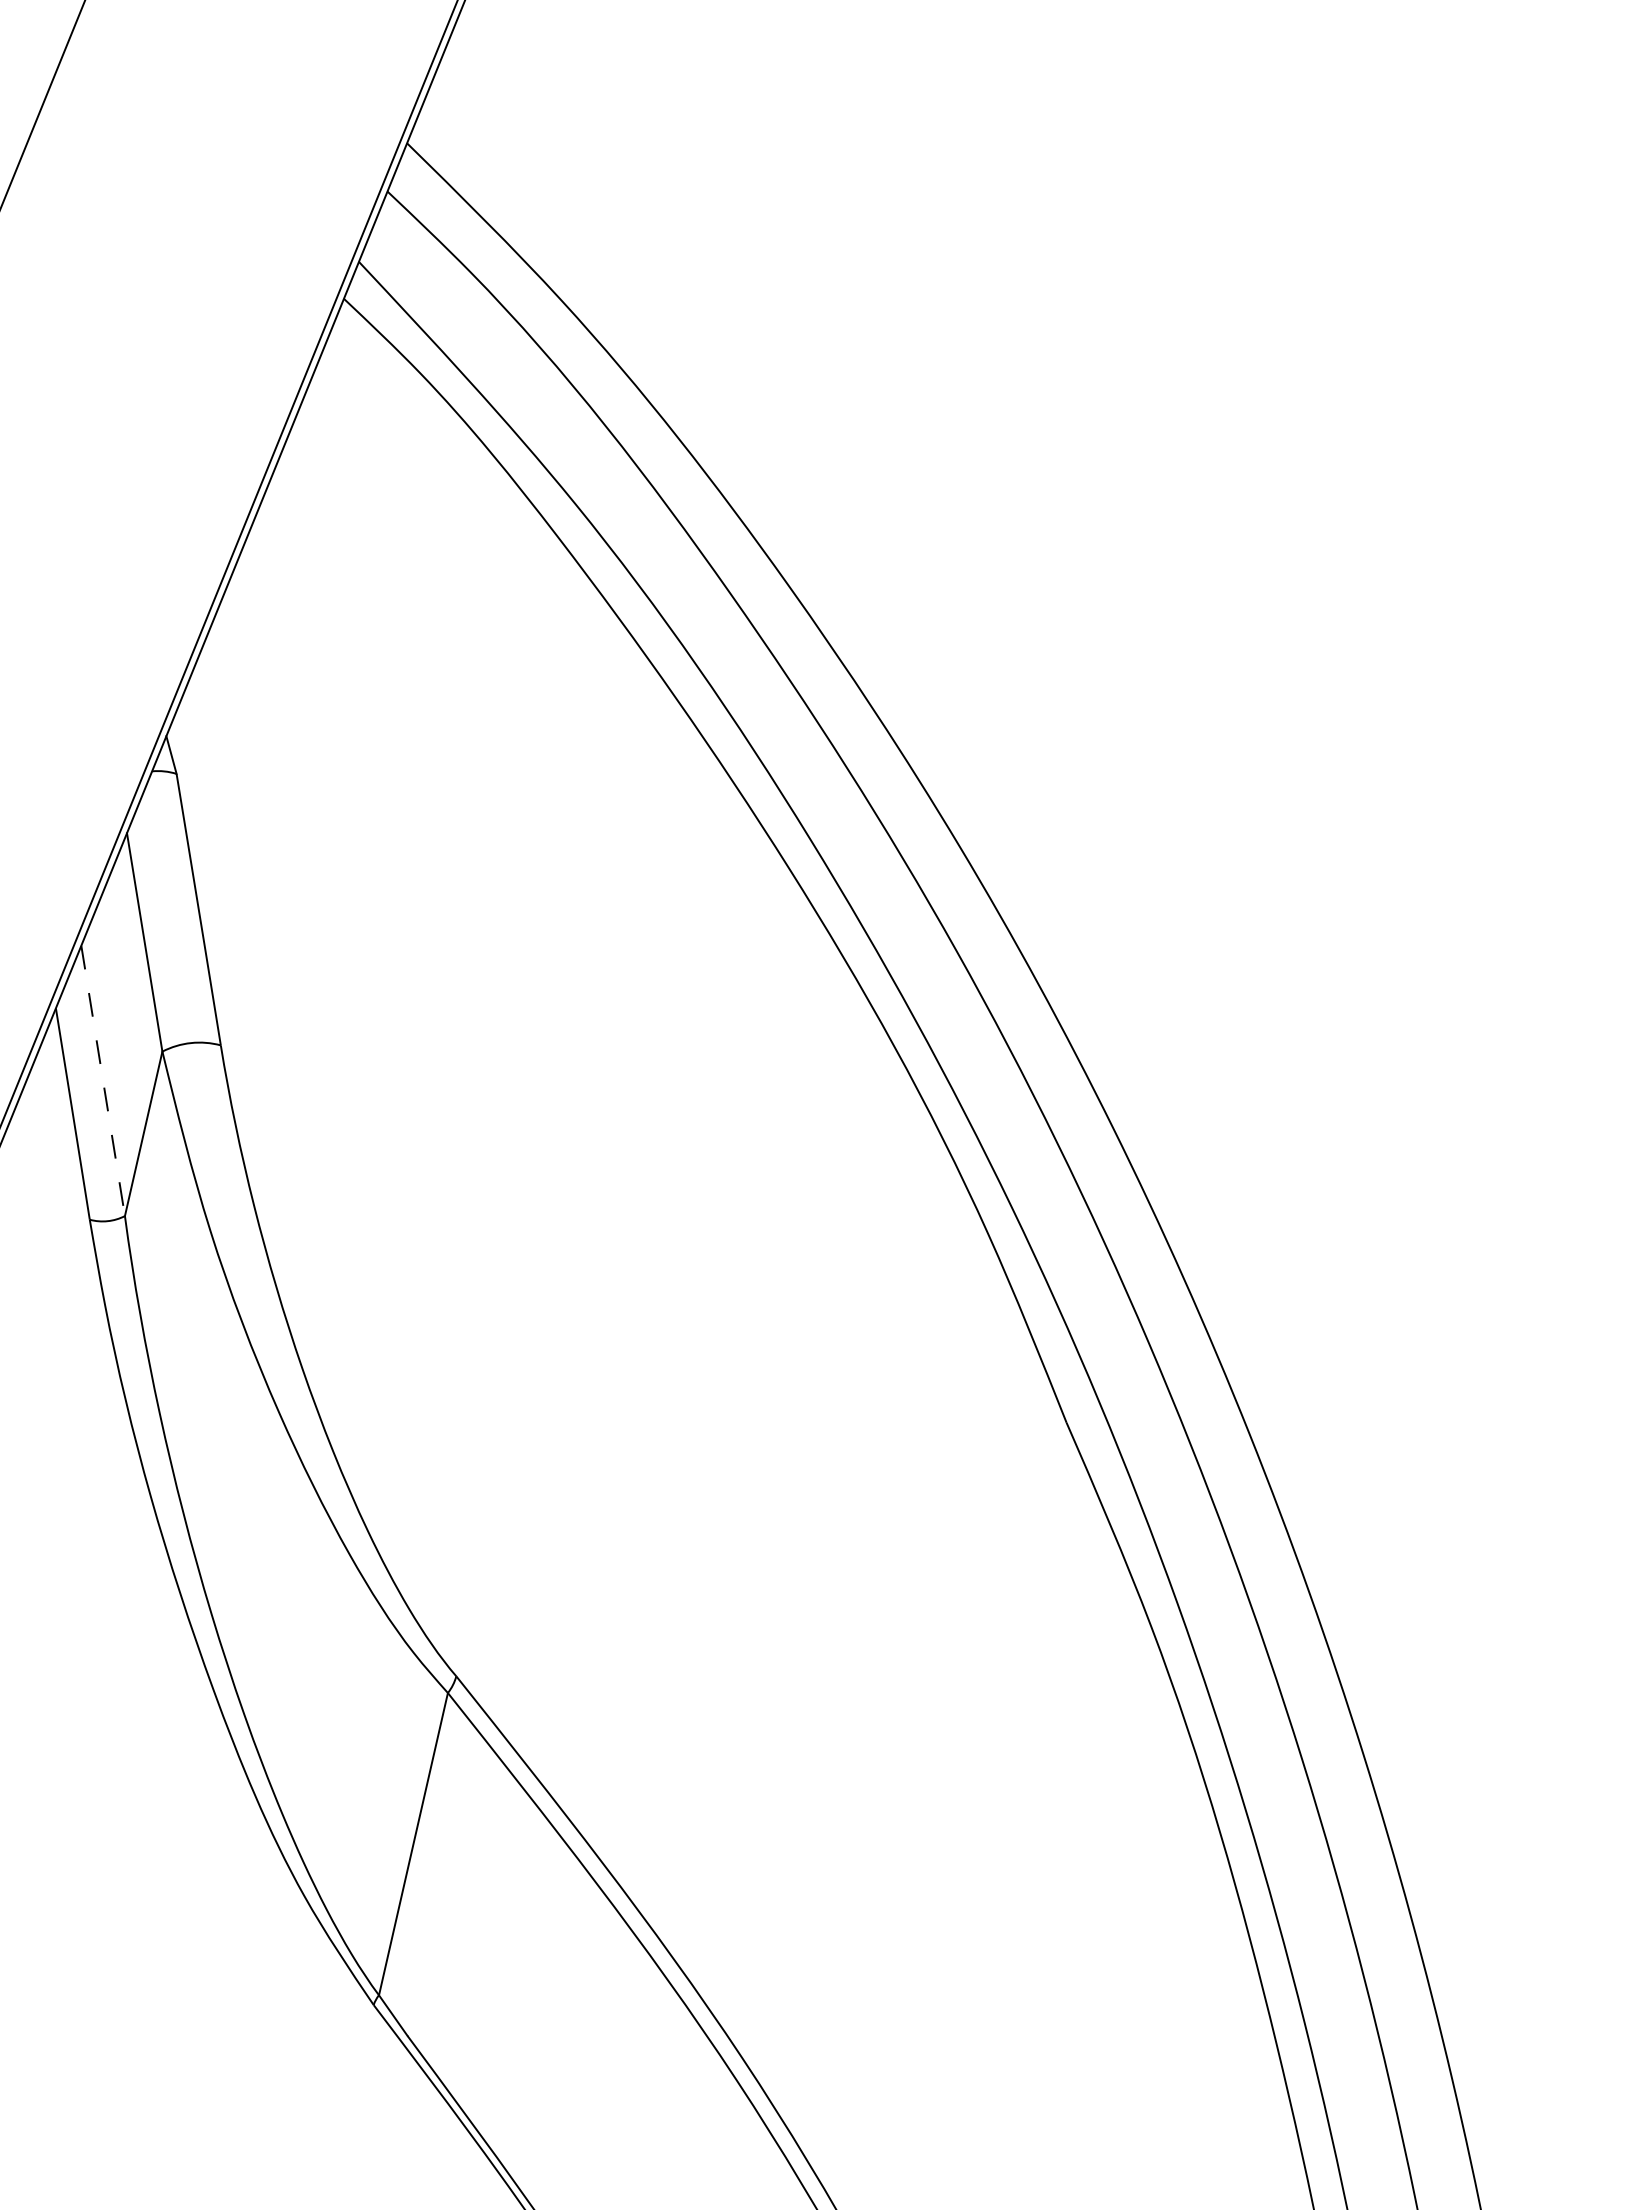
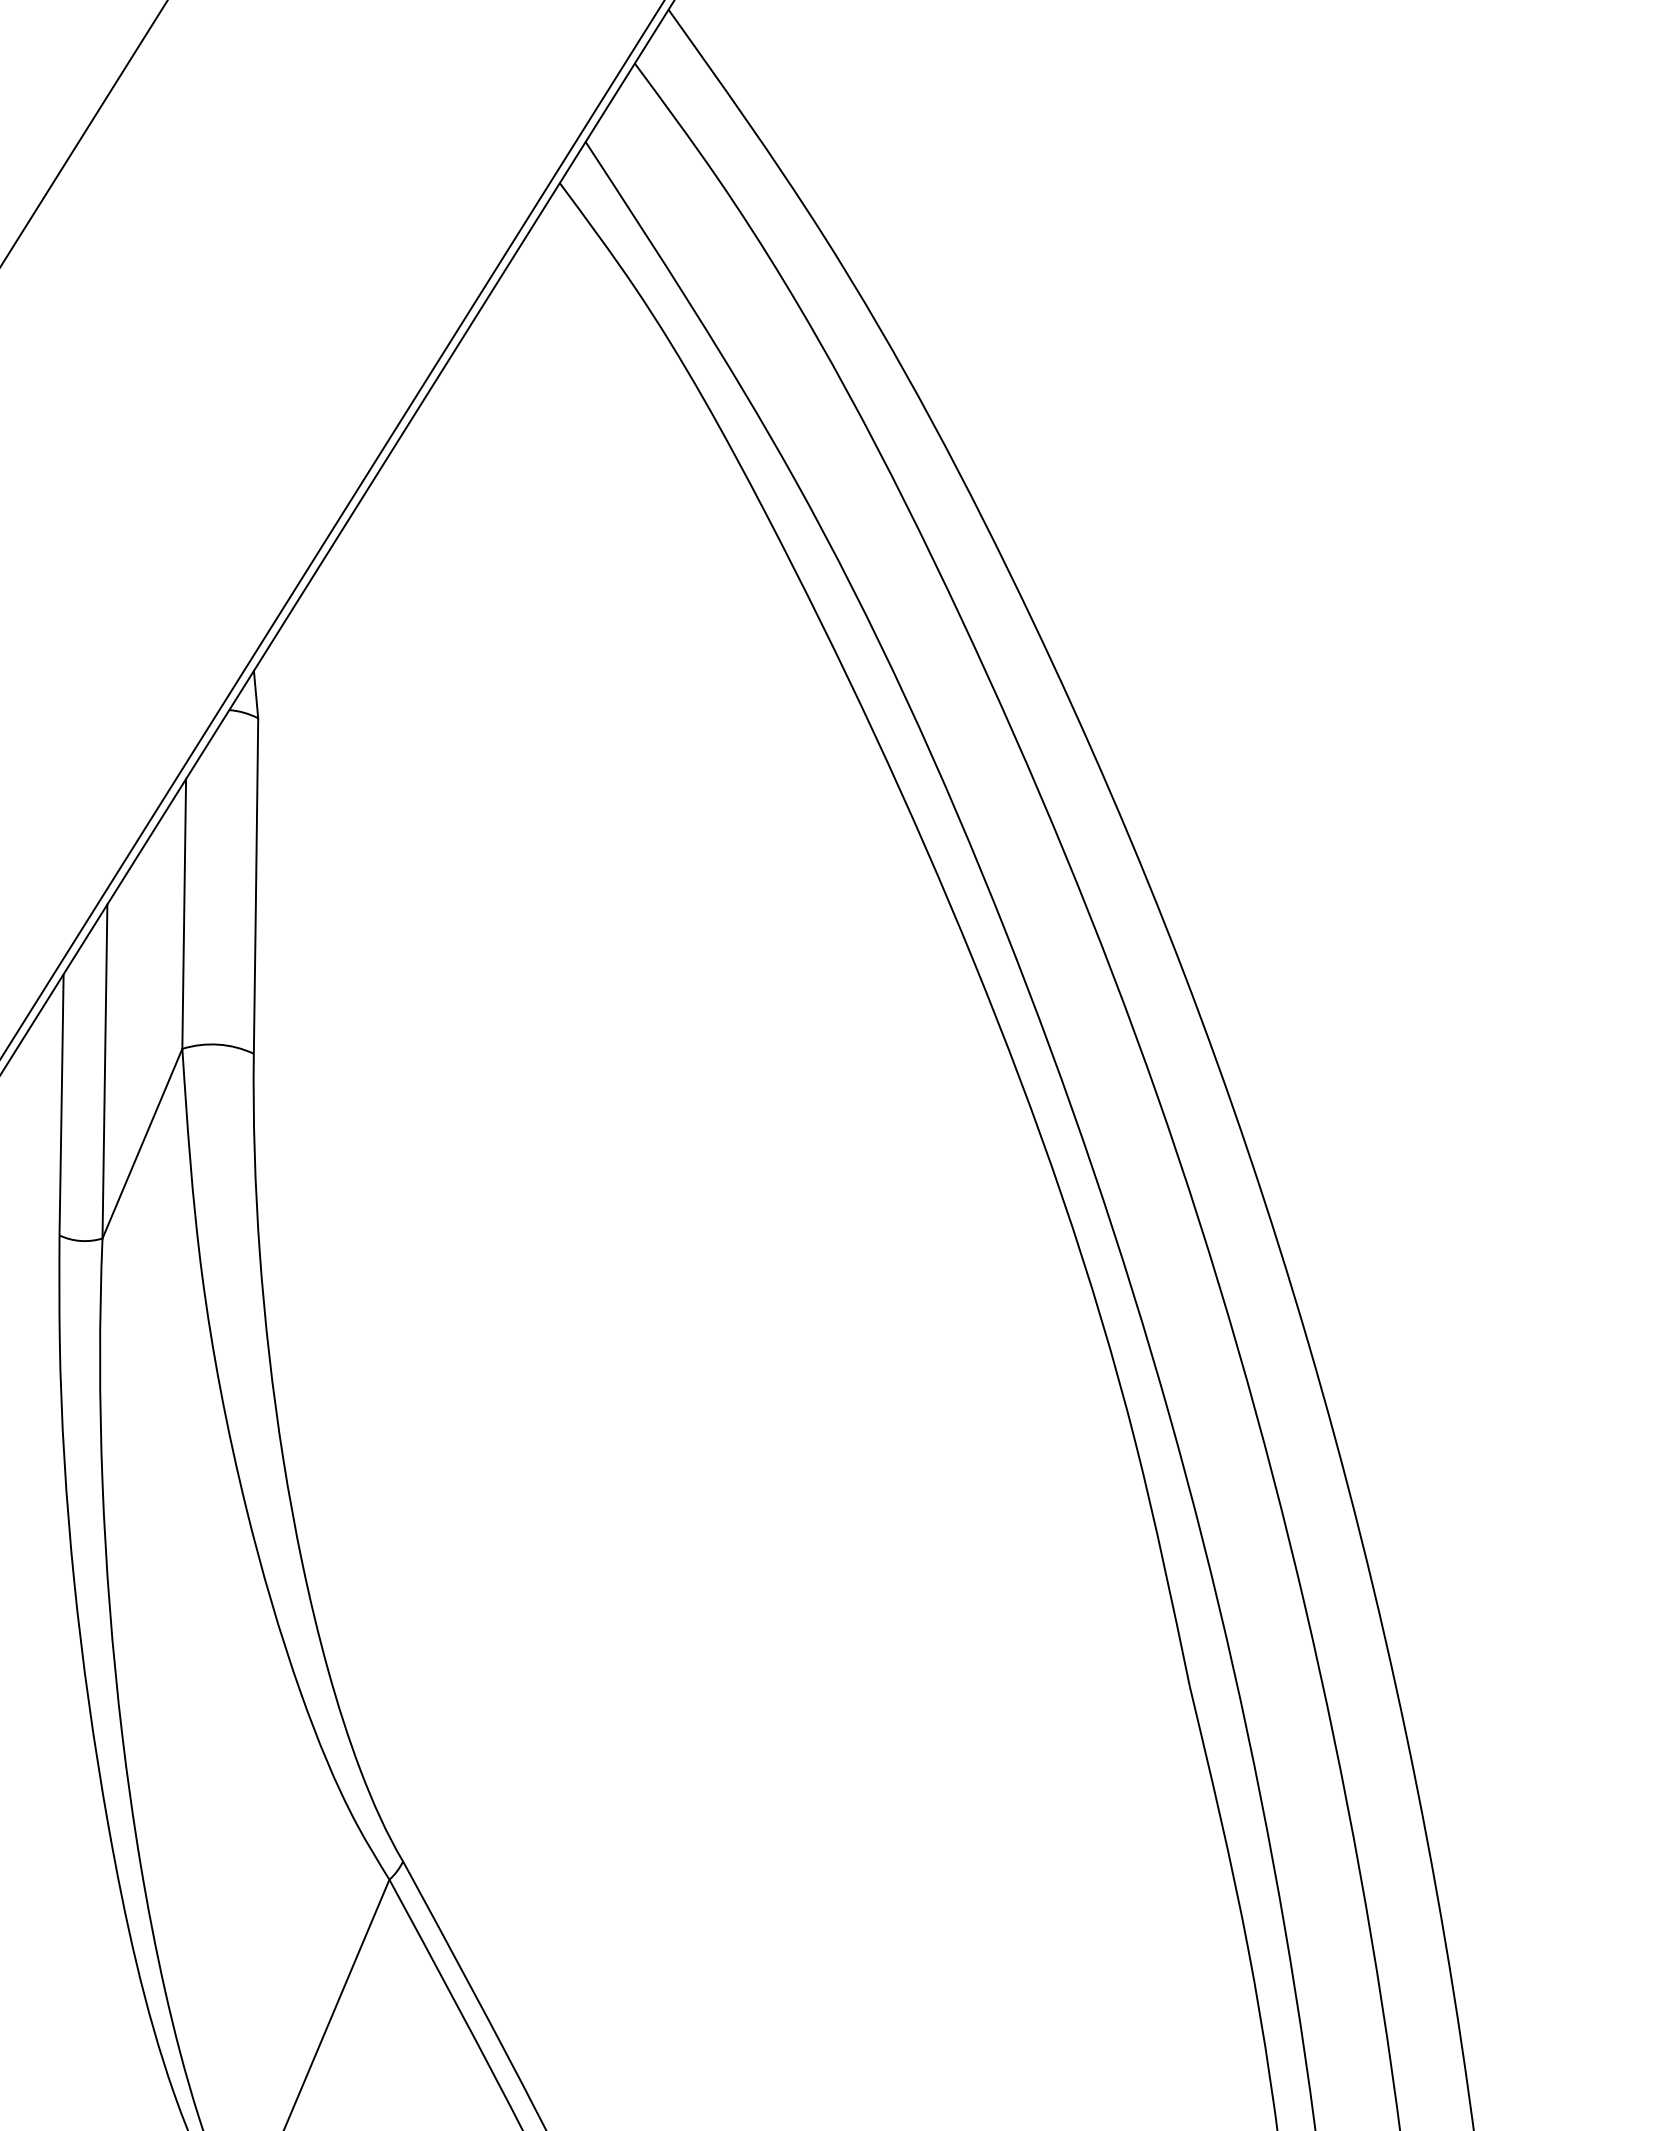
line: (103, 1080) -> (105, 1071), dashed -> solid

